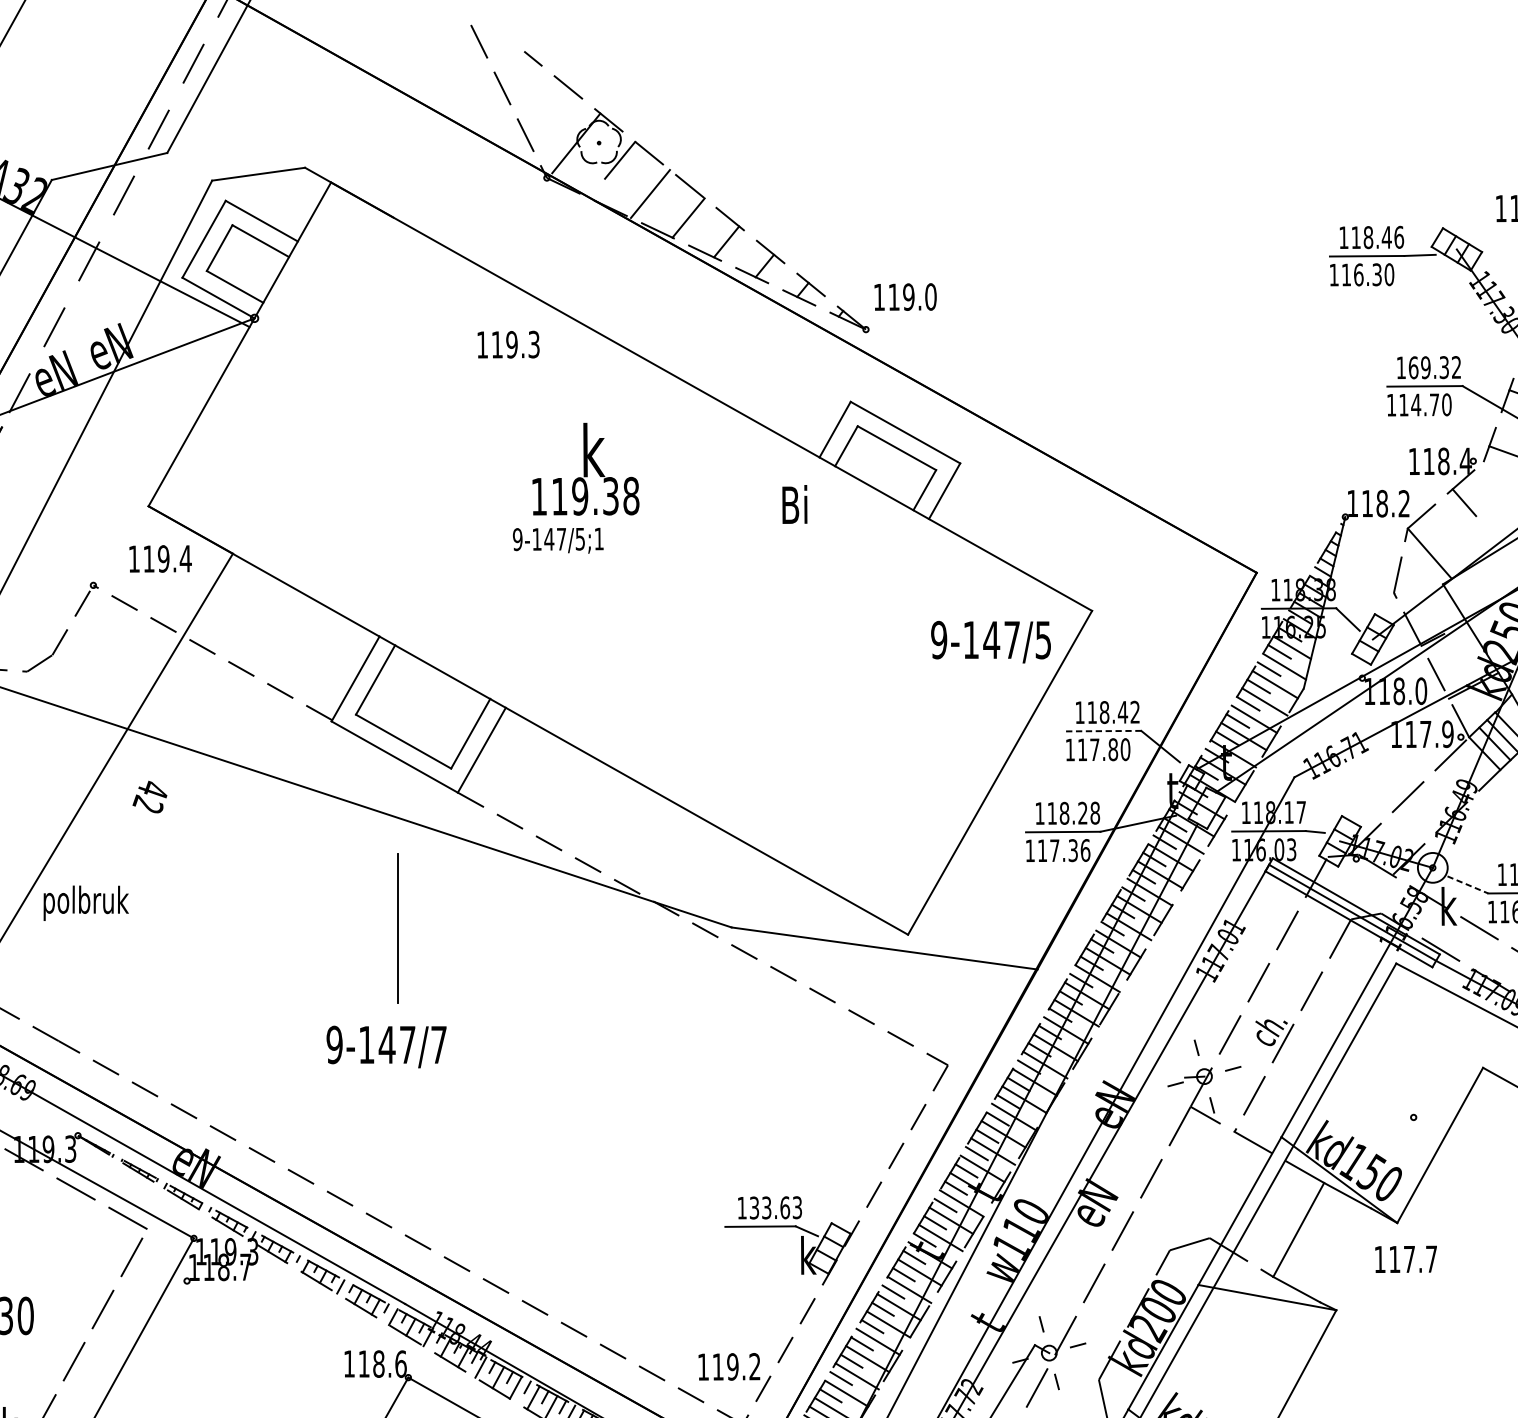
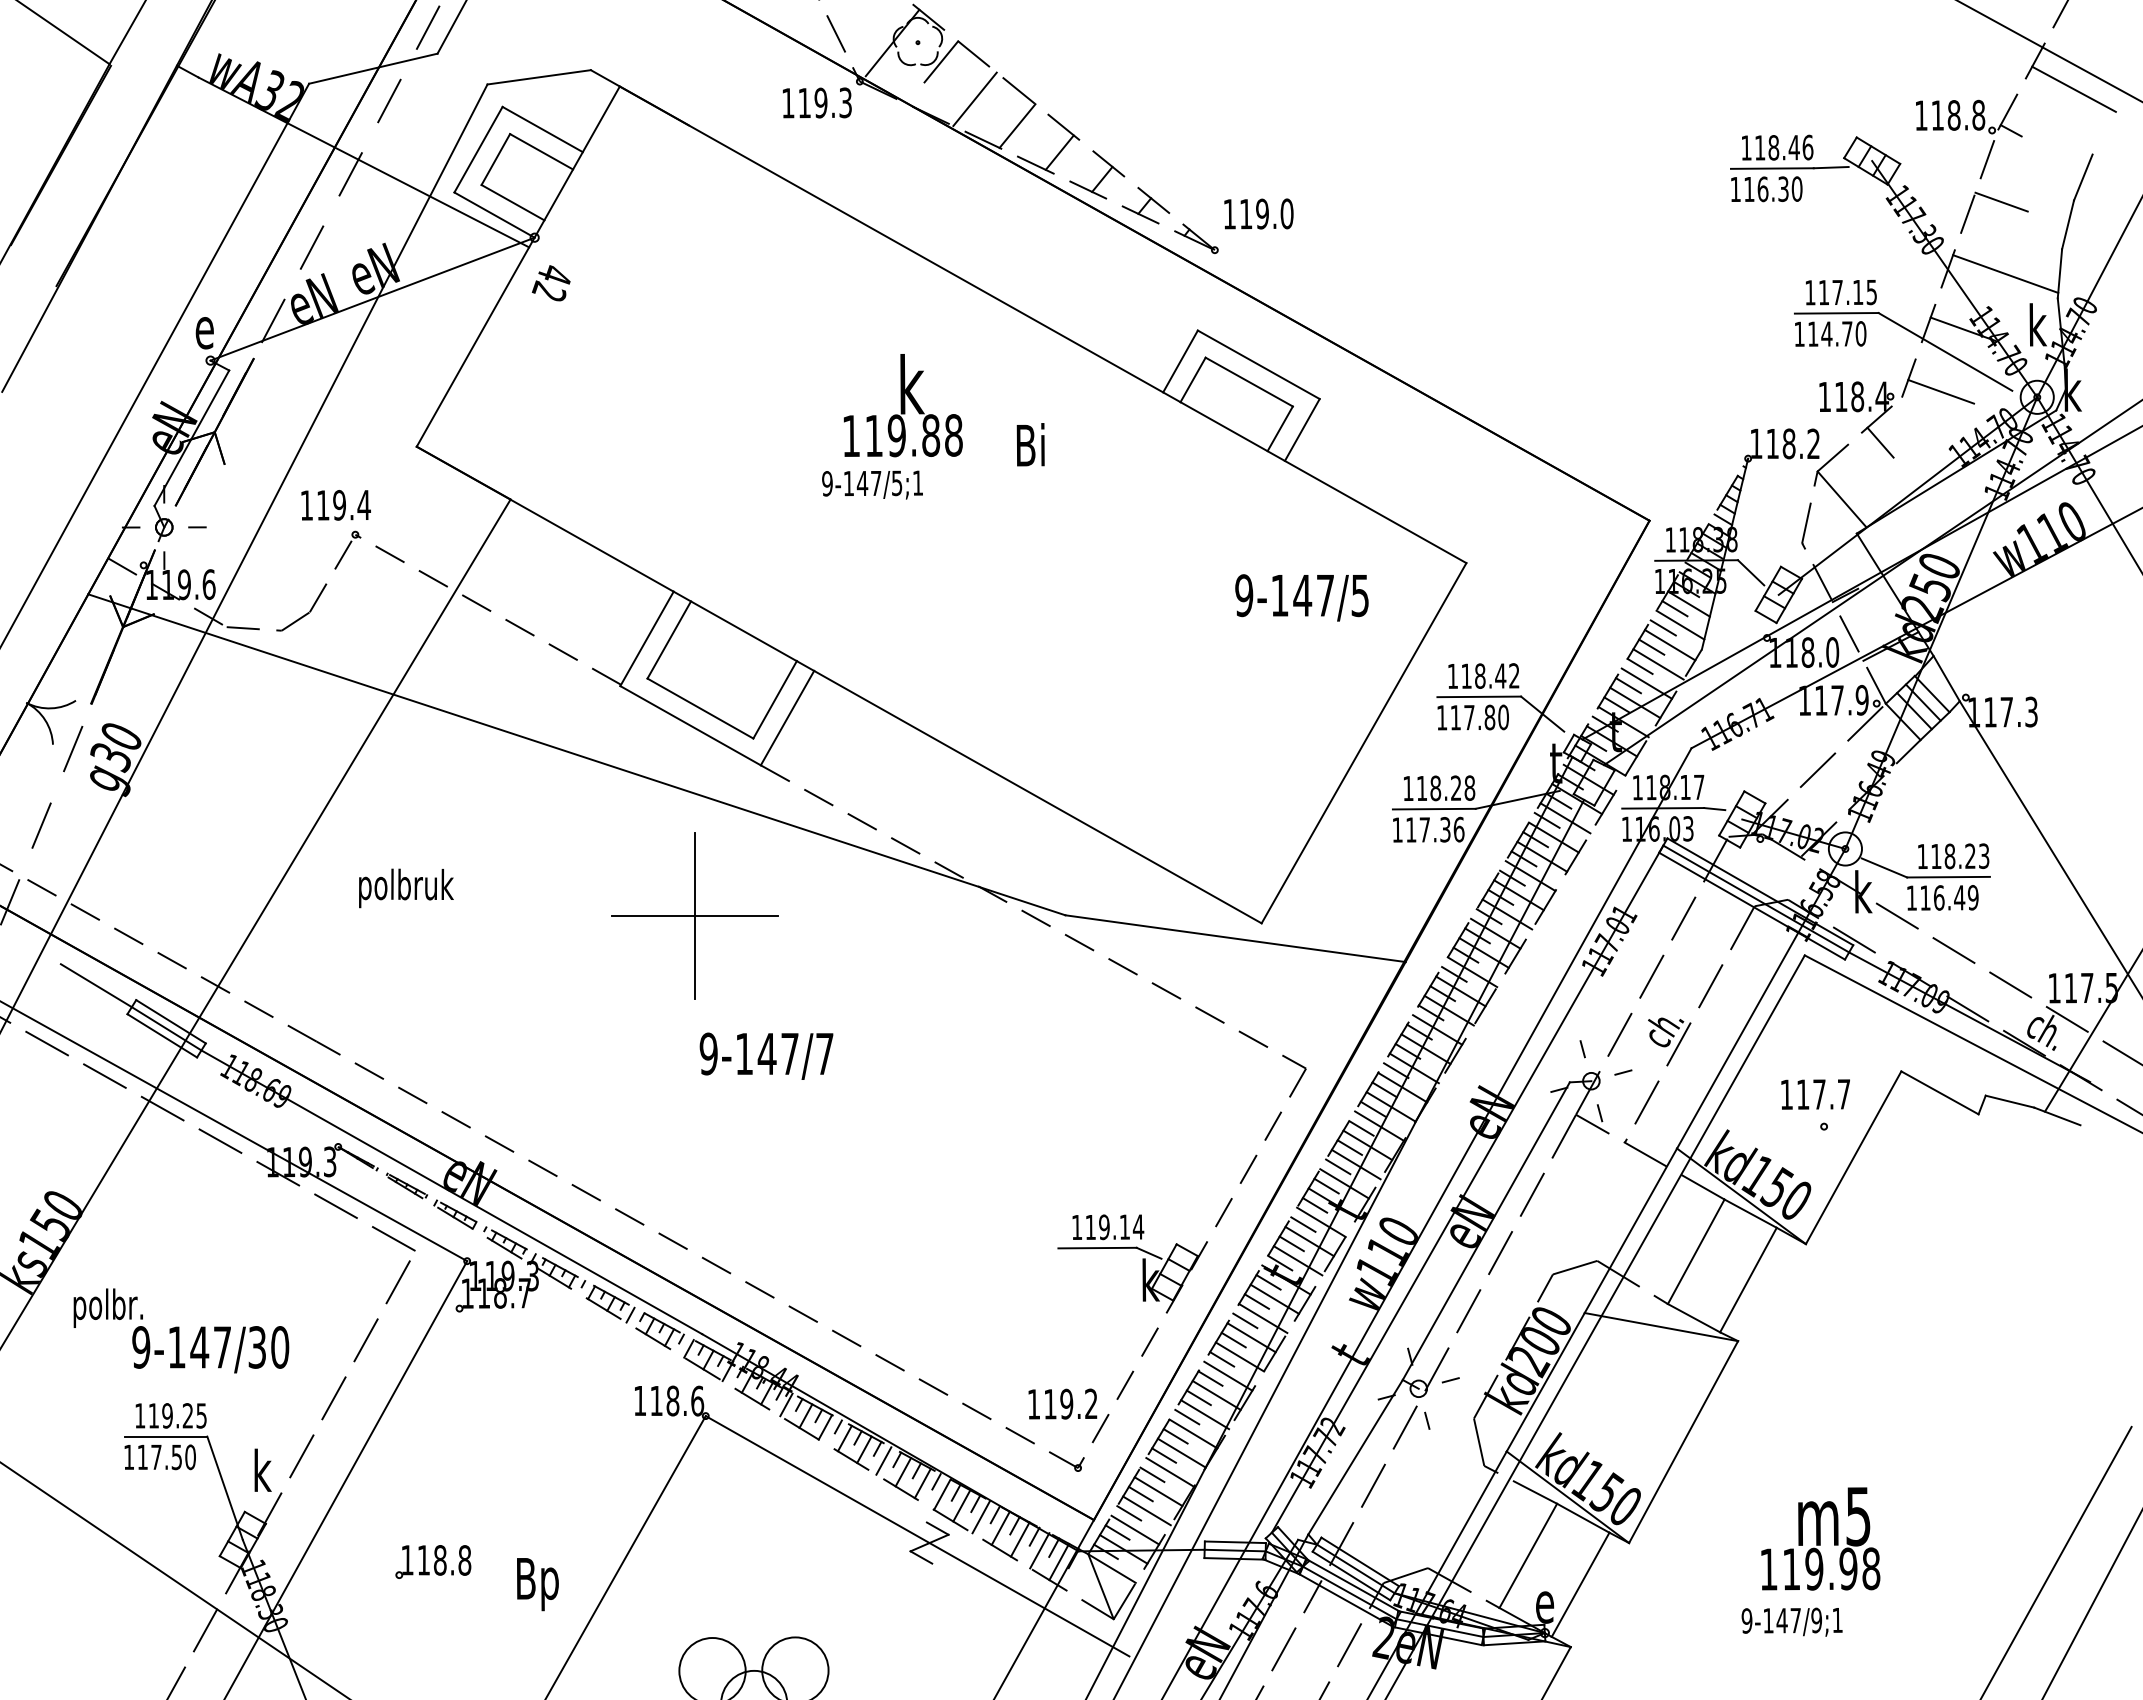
text: (507, 344) -> (816, 102), moved
text: (1434, 367) -> (1847, 292), 169.32 -> 117.15
text: (611, 496) -> (931, 435), 119.38 -> 119.88
text: (794, 504) -> (1030, 444), moved
text: (160, 559) -> (335, 505), moved
text: (990, 641) -> (1301, 597), moved
line: (1103, 730) -> (1479, 696), dashed -> solid
text: (149, 797) -> (550, 283), moved
line: (1467, 884) -> (1884, 867), dashed -> solid
text: (86, 903) -> (406, 888), moved
line: (398, 928) -> (694, 916), added
text: (386, 1046) -> (766, 1055), moved
text: (775, 1208) -> (1114, 1227), 133.63 -> 119.14
line: (1109, 1210) -> (1485, 1230), added
line: (1345, 1254) -> (1748, 1279), added
text: (1405, 1259) -> (1815, 1094), moved

